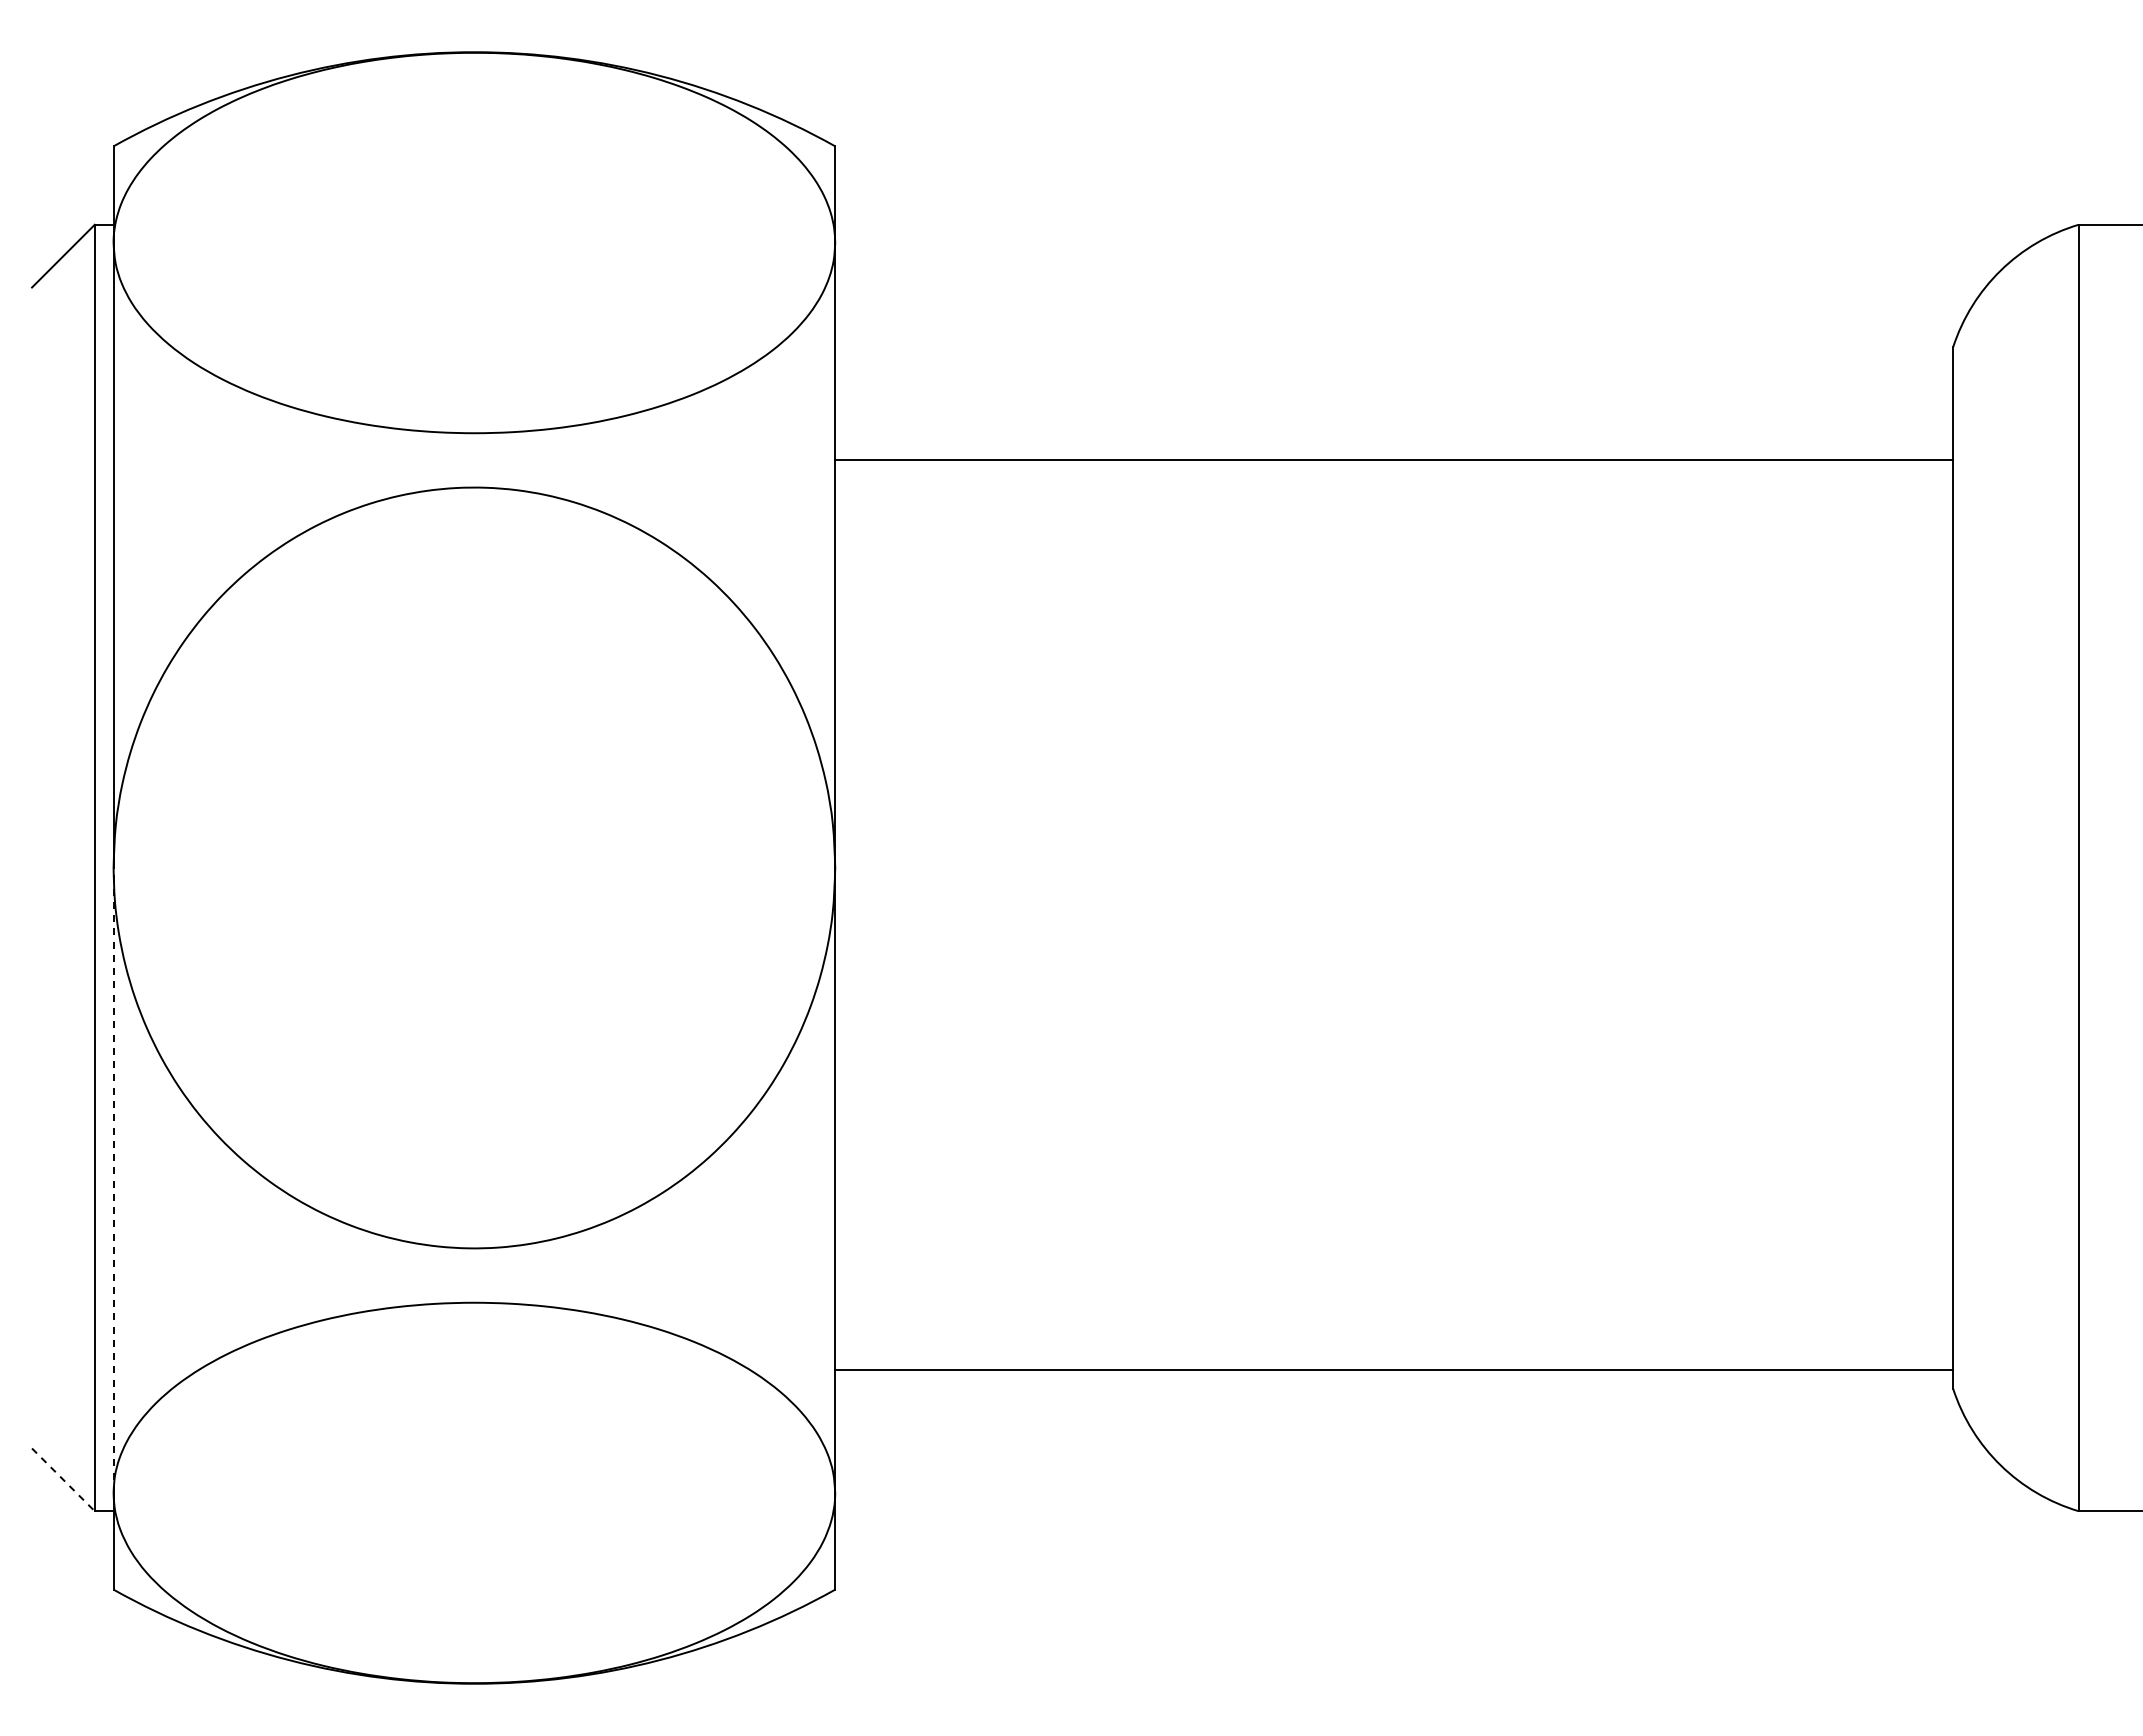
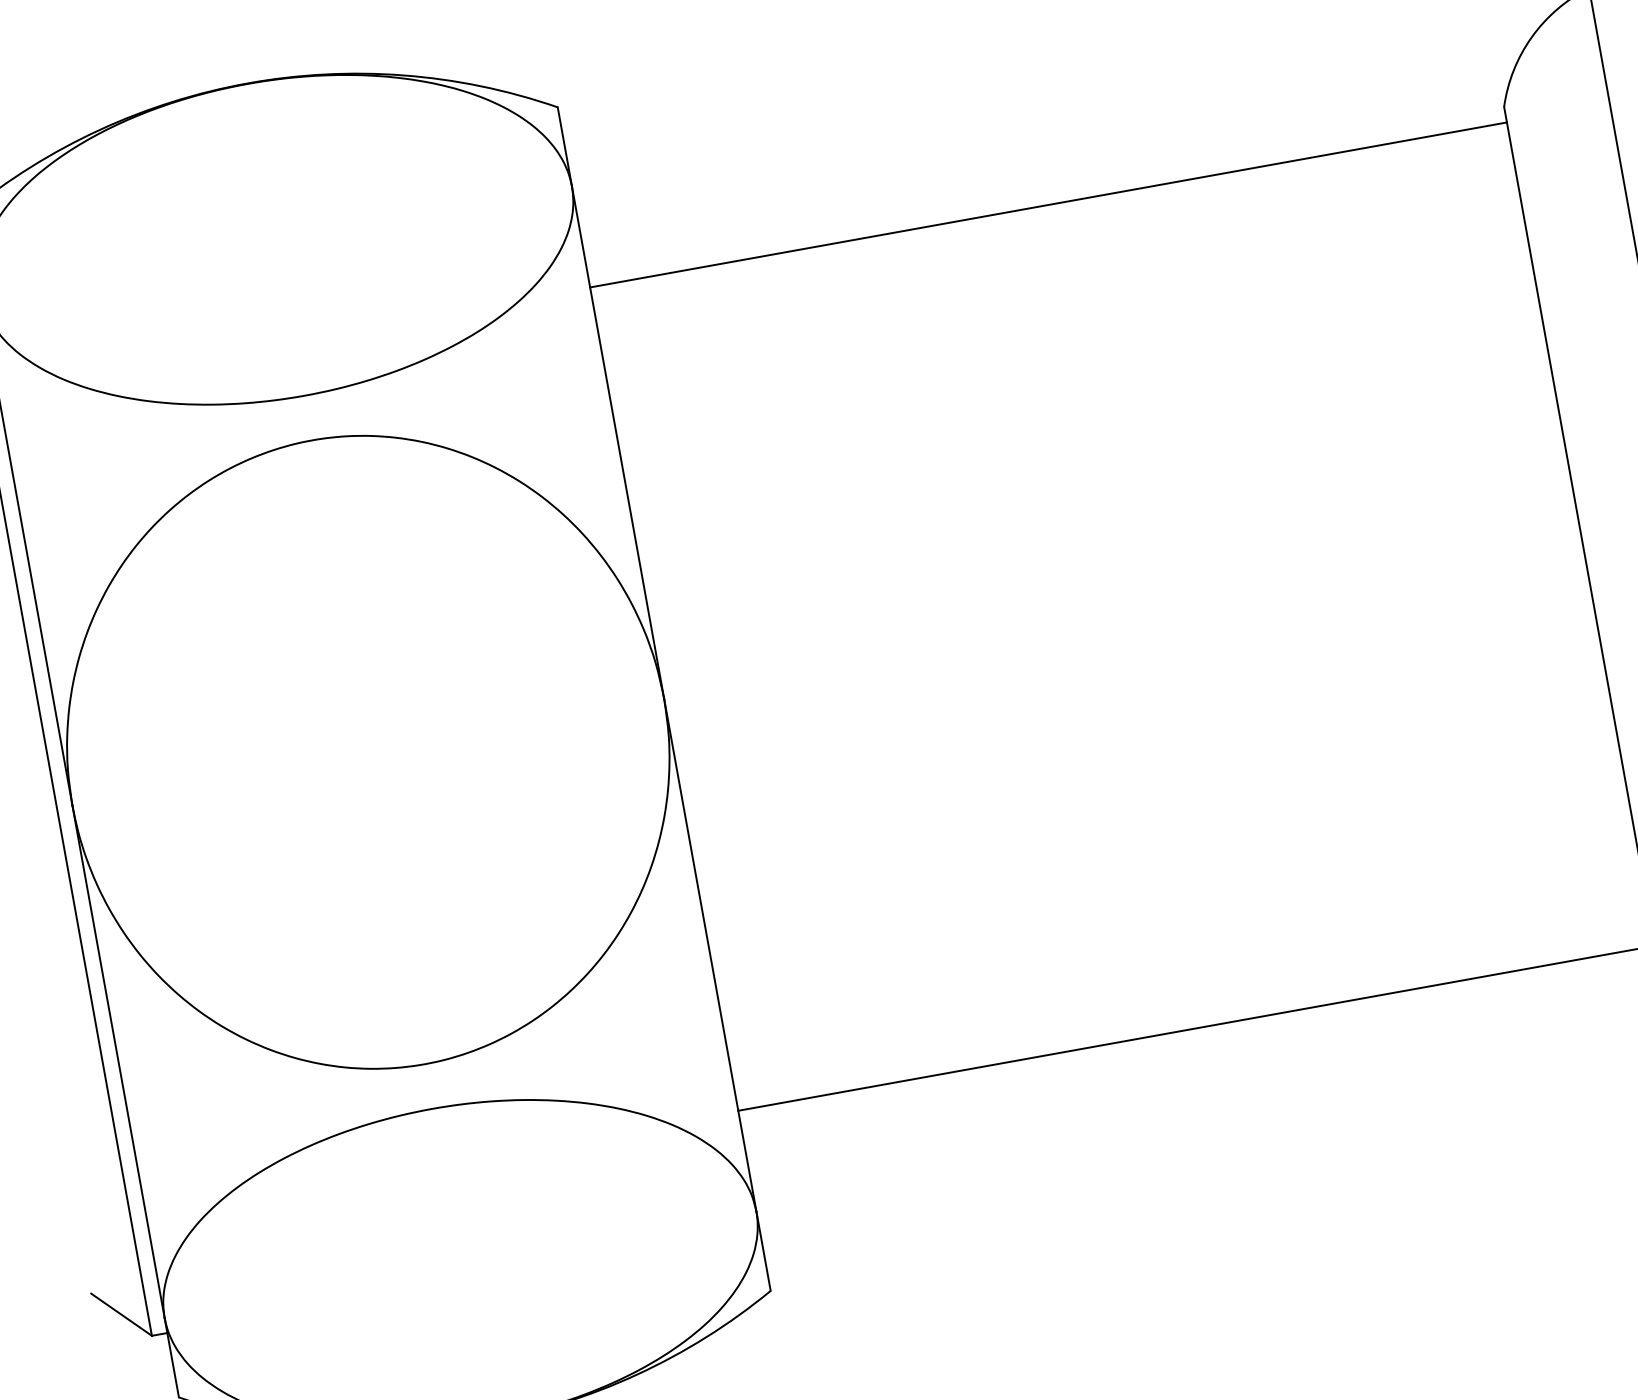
line: (1394, 459) -> (1048, 204), moved
line: (113, 1179) -> (118, 1061), dashed -> solid
line: (63, 1480) -> (121, 1315), dashed -> solid

